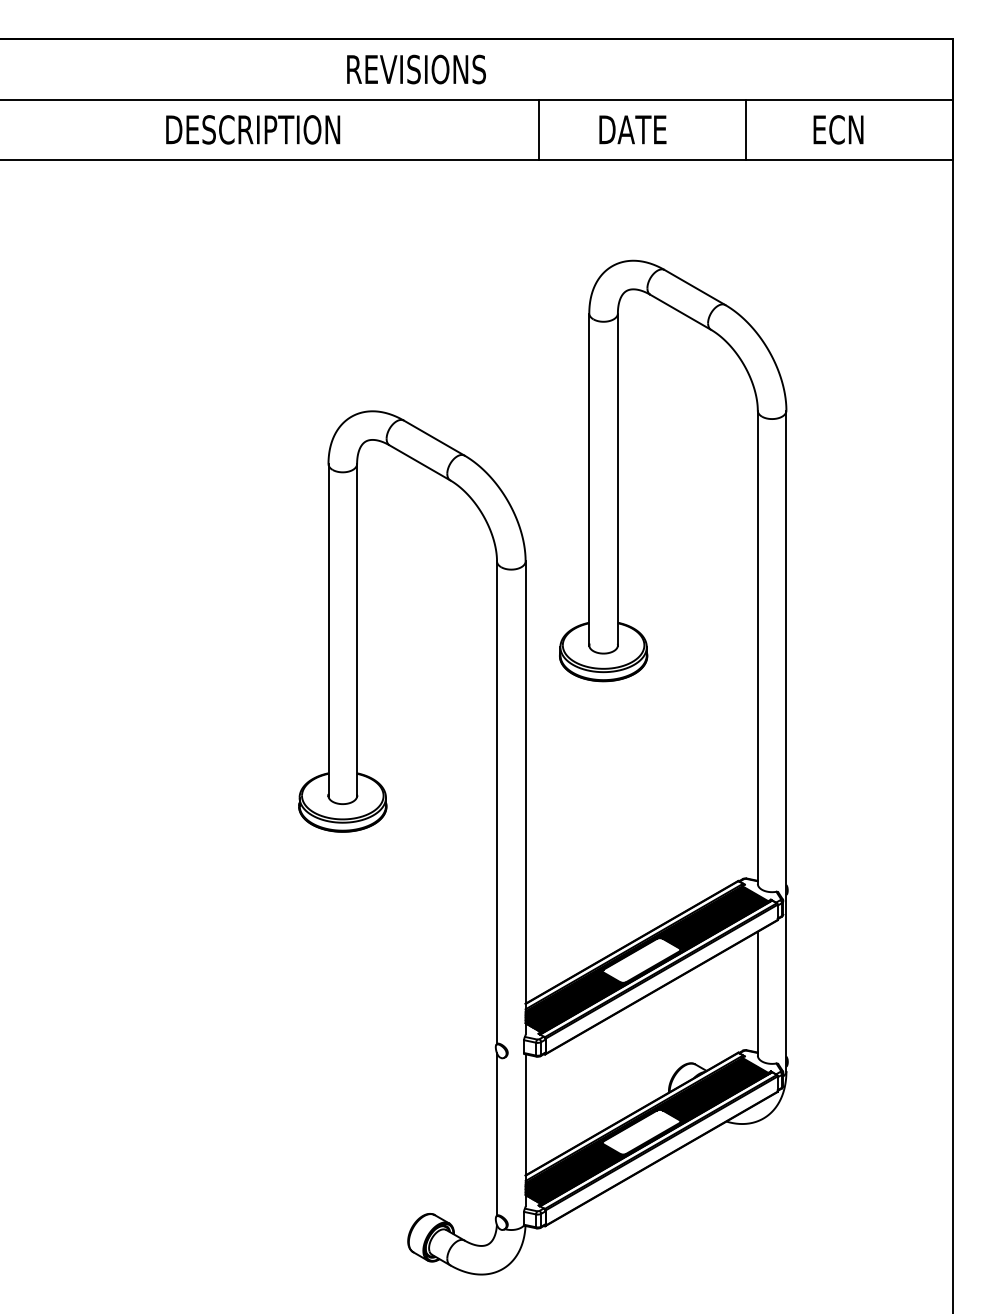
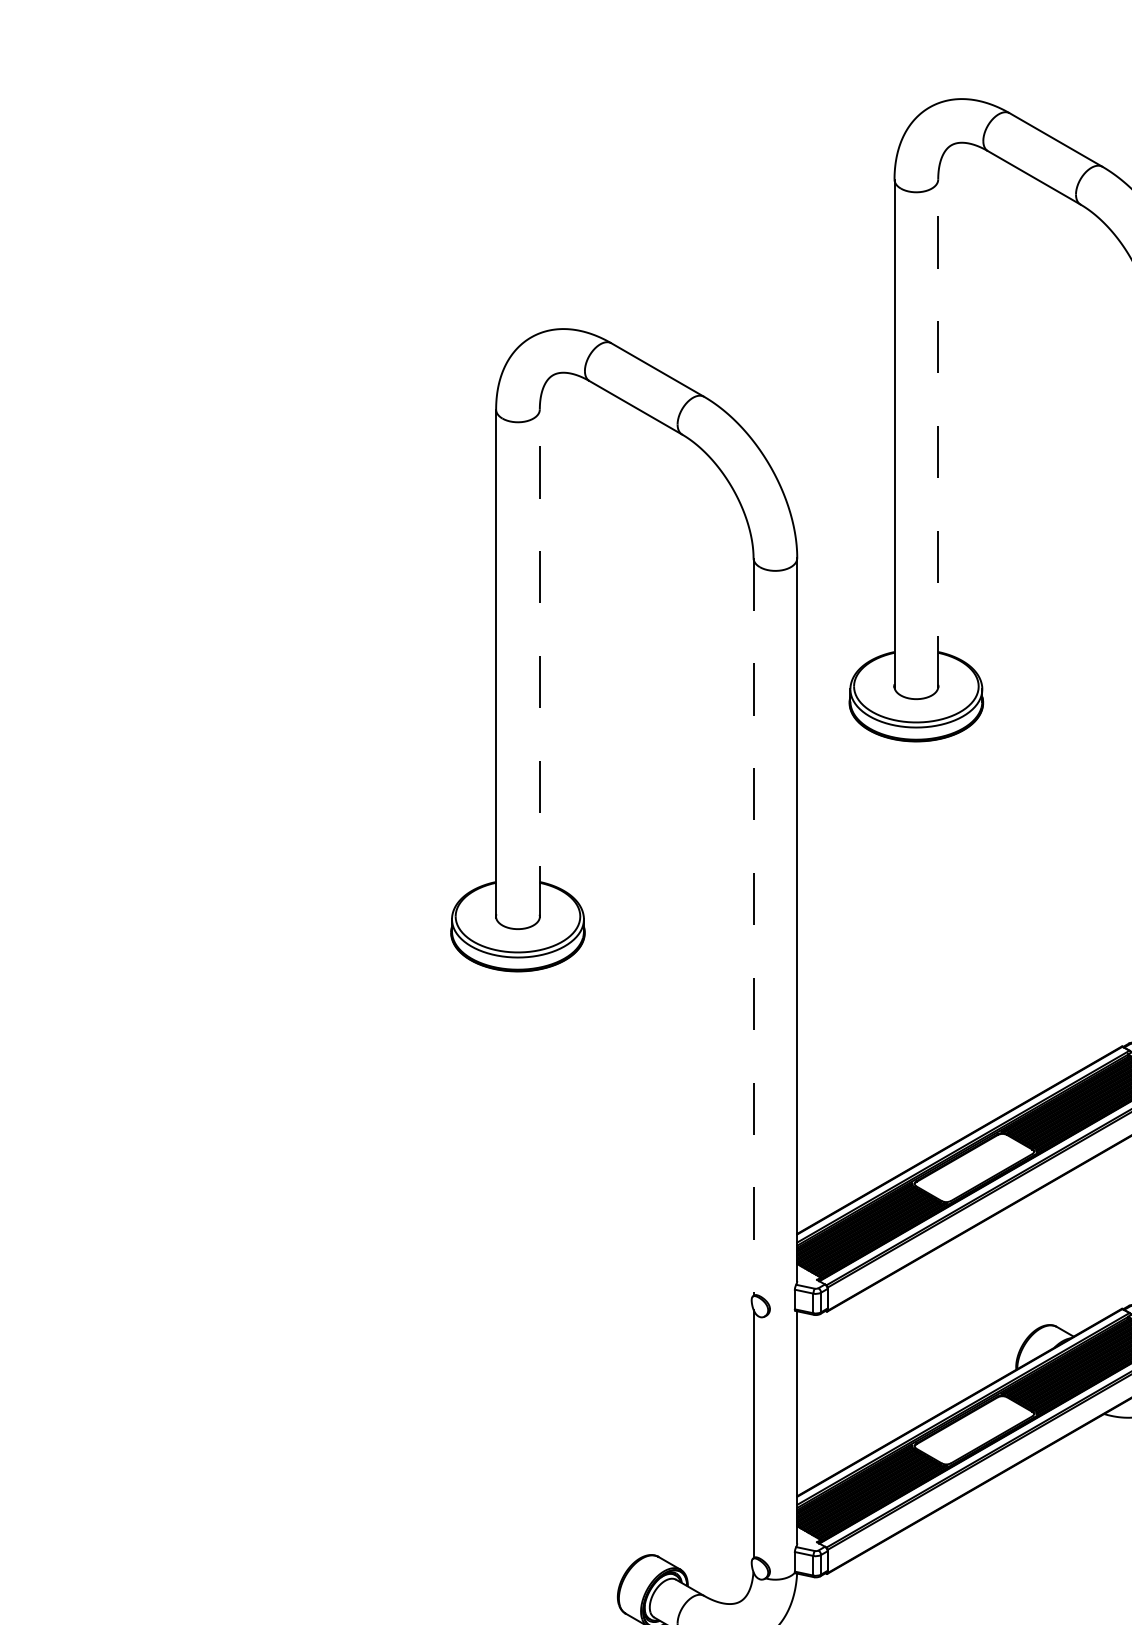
line: (617, 479) -> (937, 433), solid -> dashed
line: (357, 629) -> (540, 662), solid -> dashed
line: (497, 803) -> (754, 928), solid -> dashed

